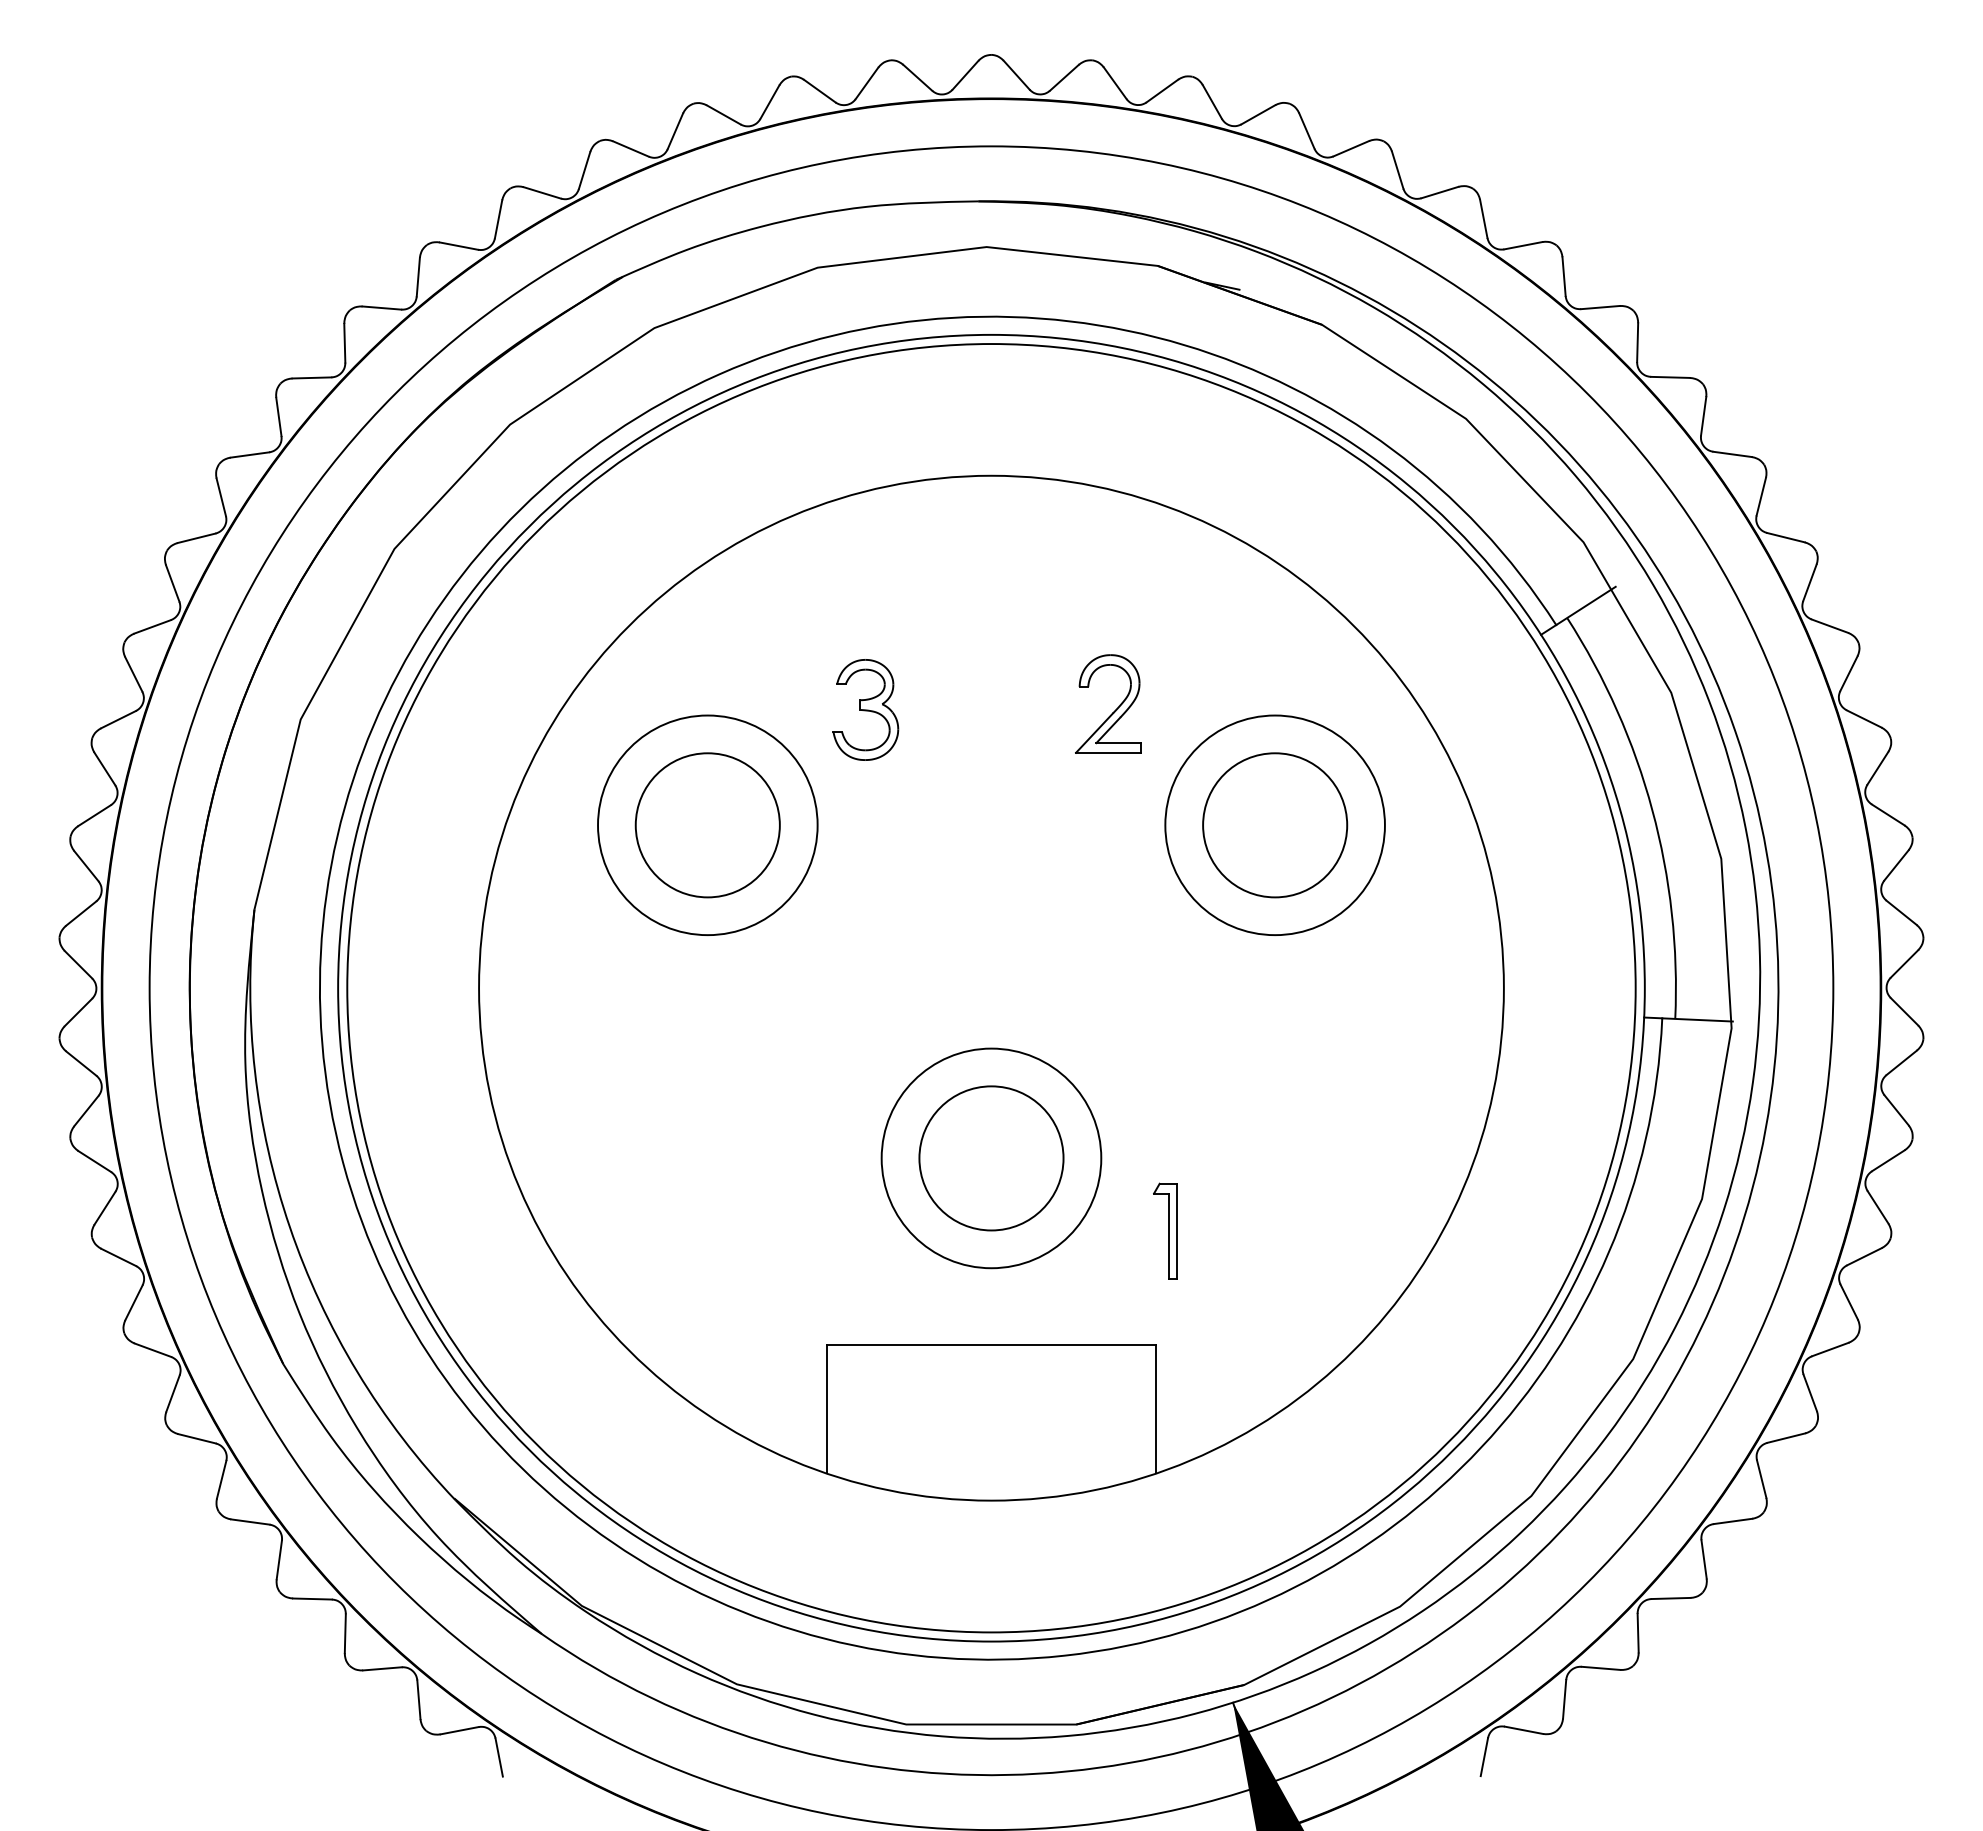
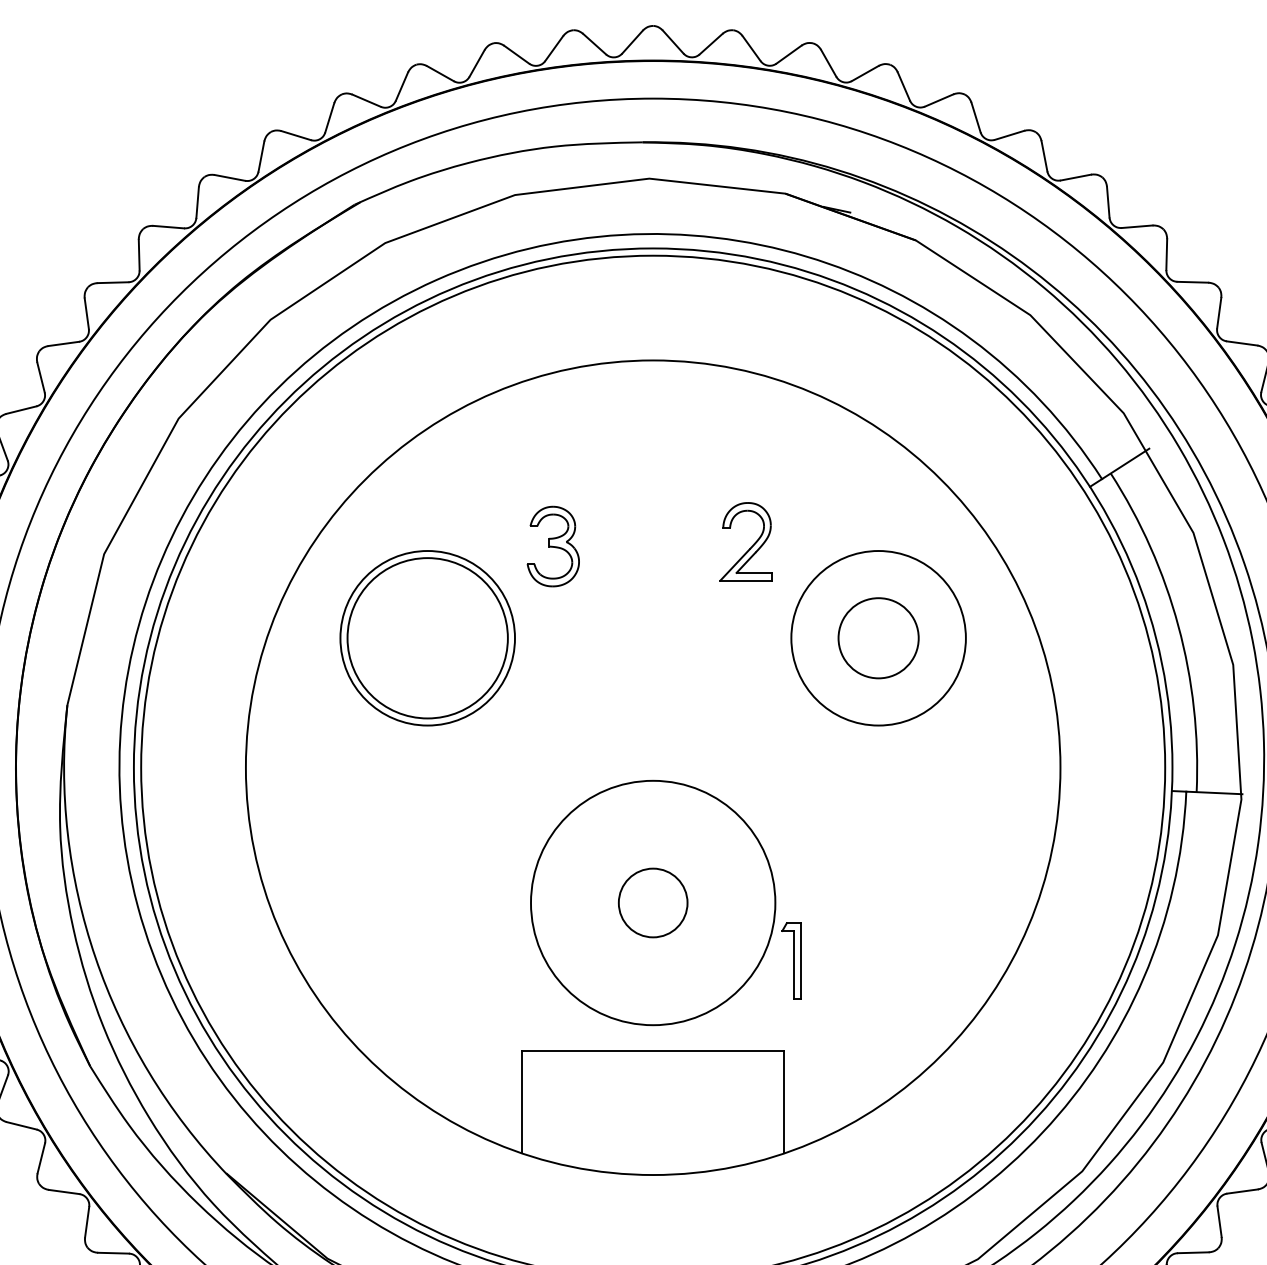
circle: (707, 825) -> (427, 638), size x1.4
circle: (1275, 825) -> (878, 638), size x0.7
circle: (991, 1158) -> (653, 903), size x0.6
circle: (991, 1158) -> (653, 903), size x1.4

